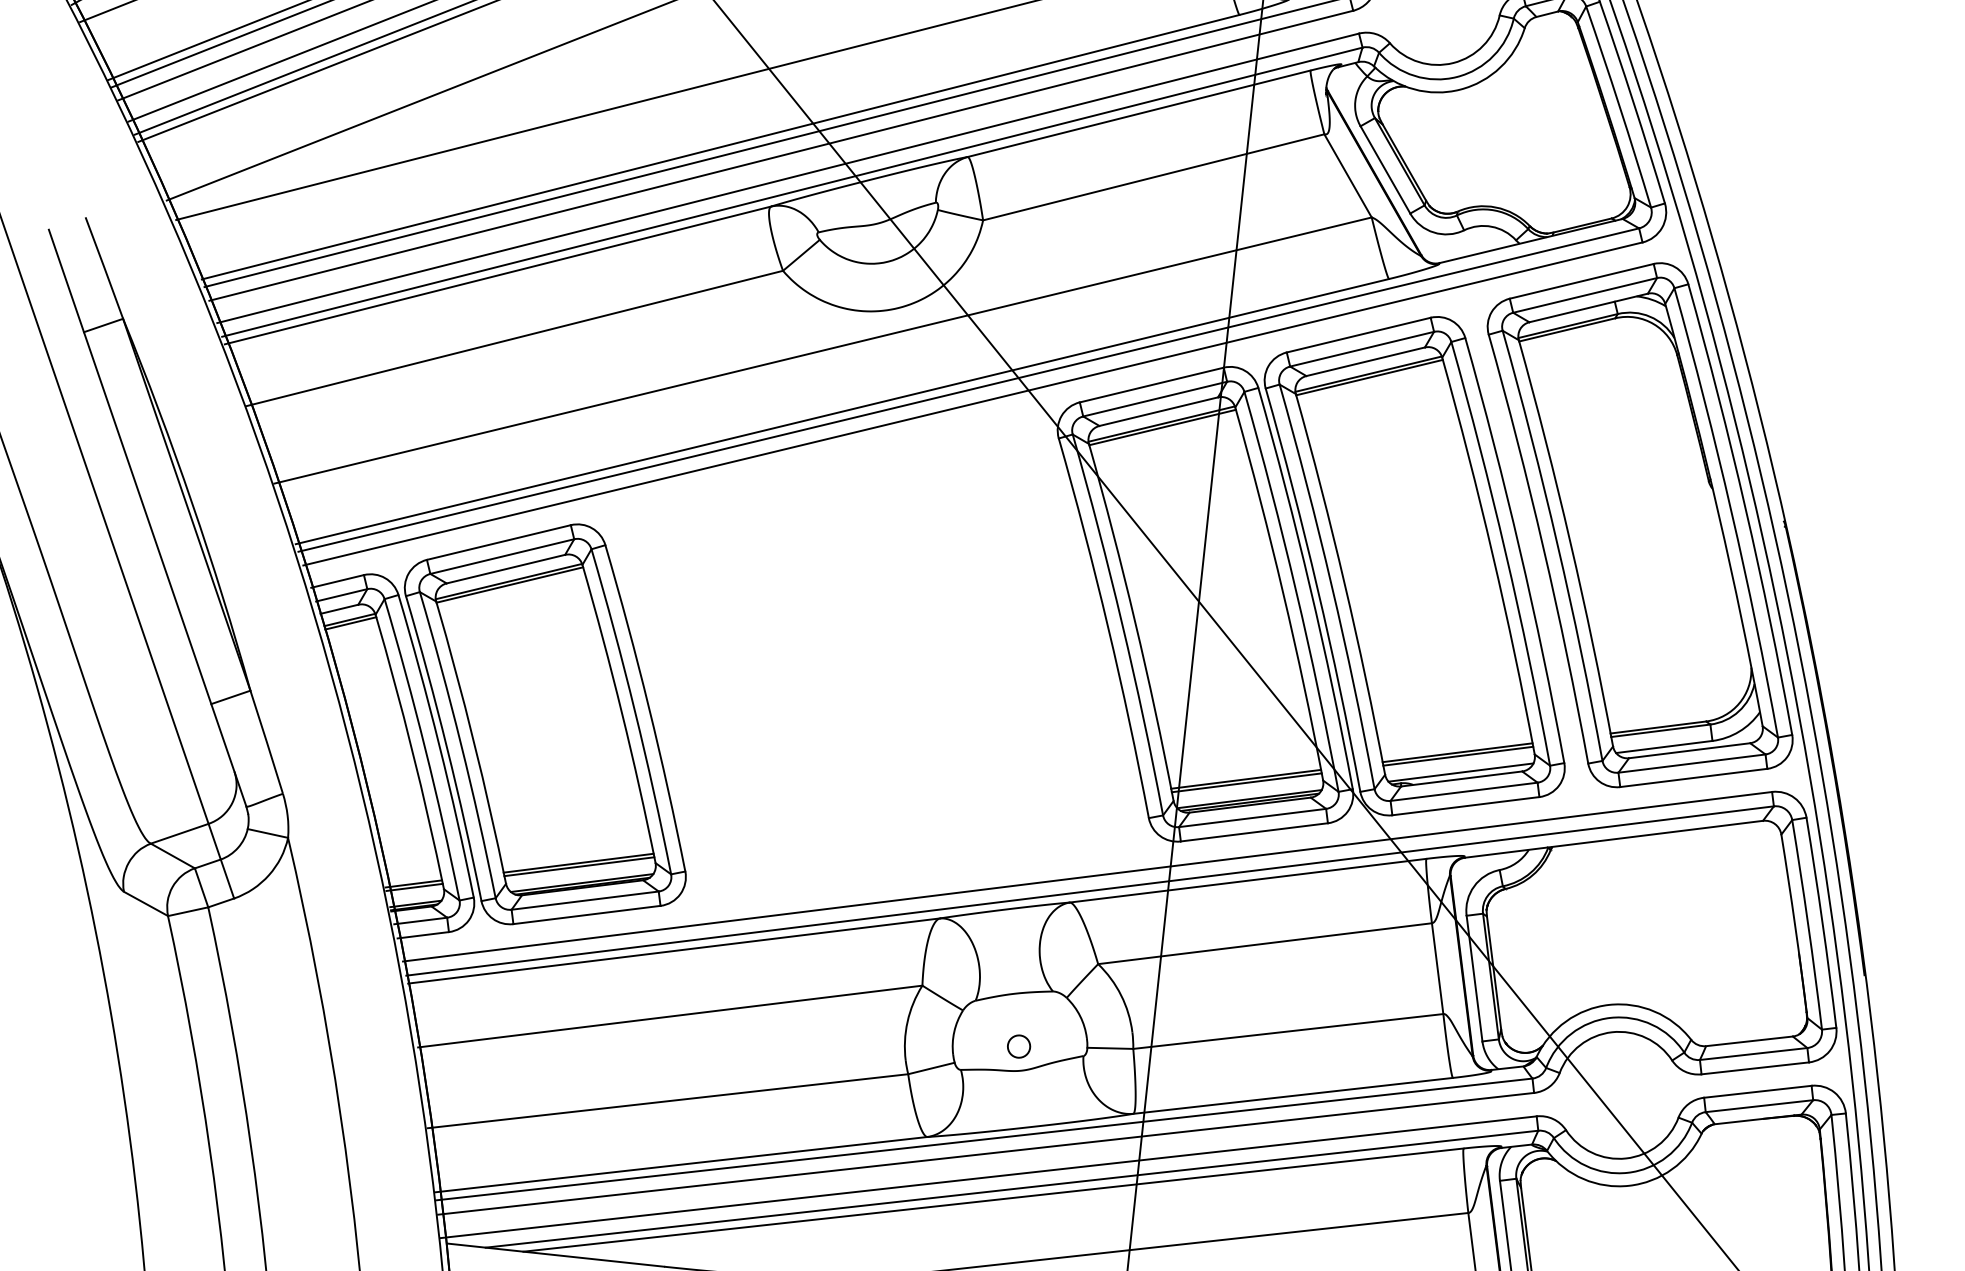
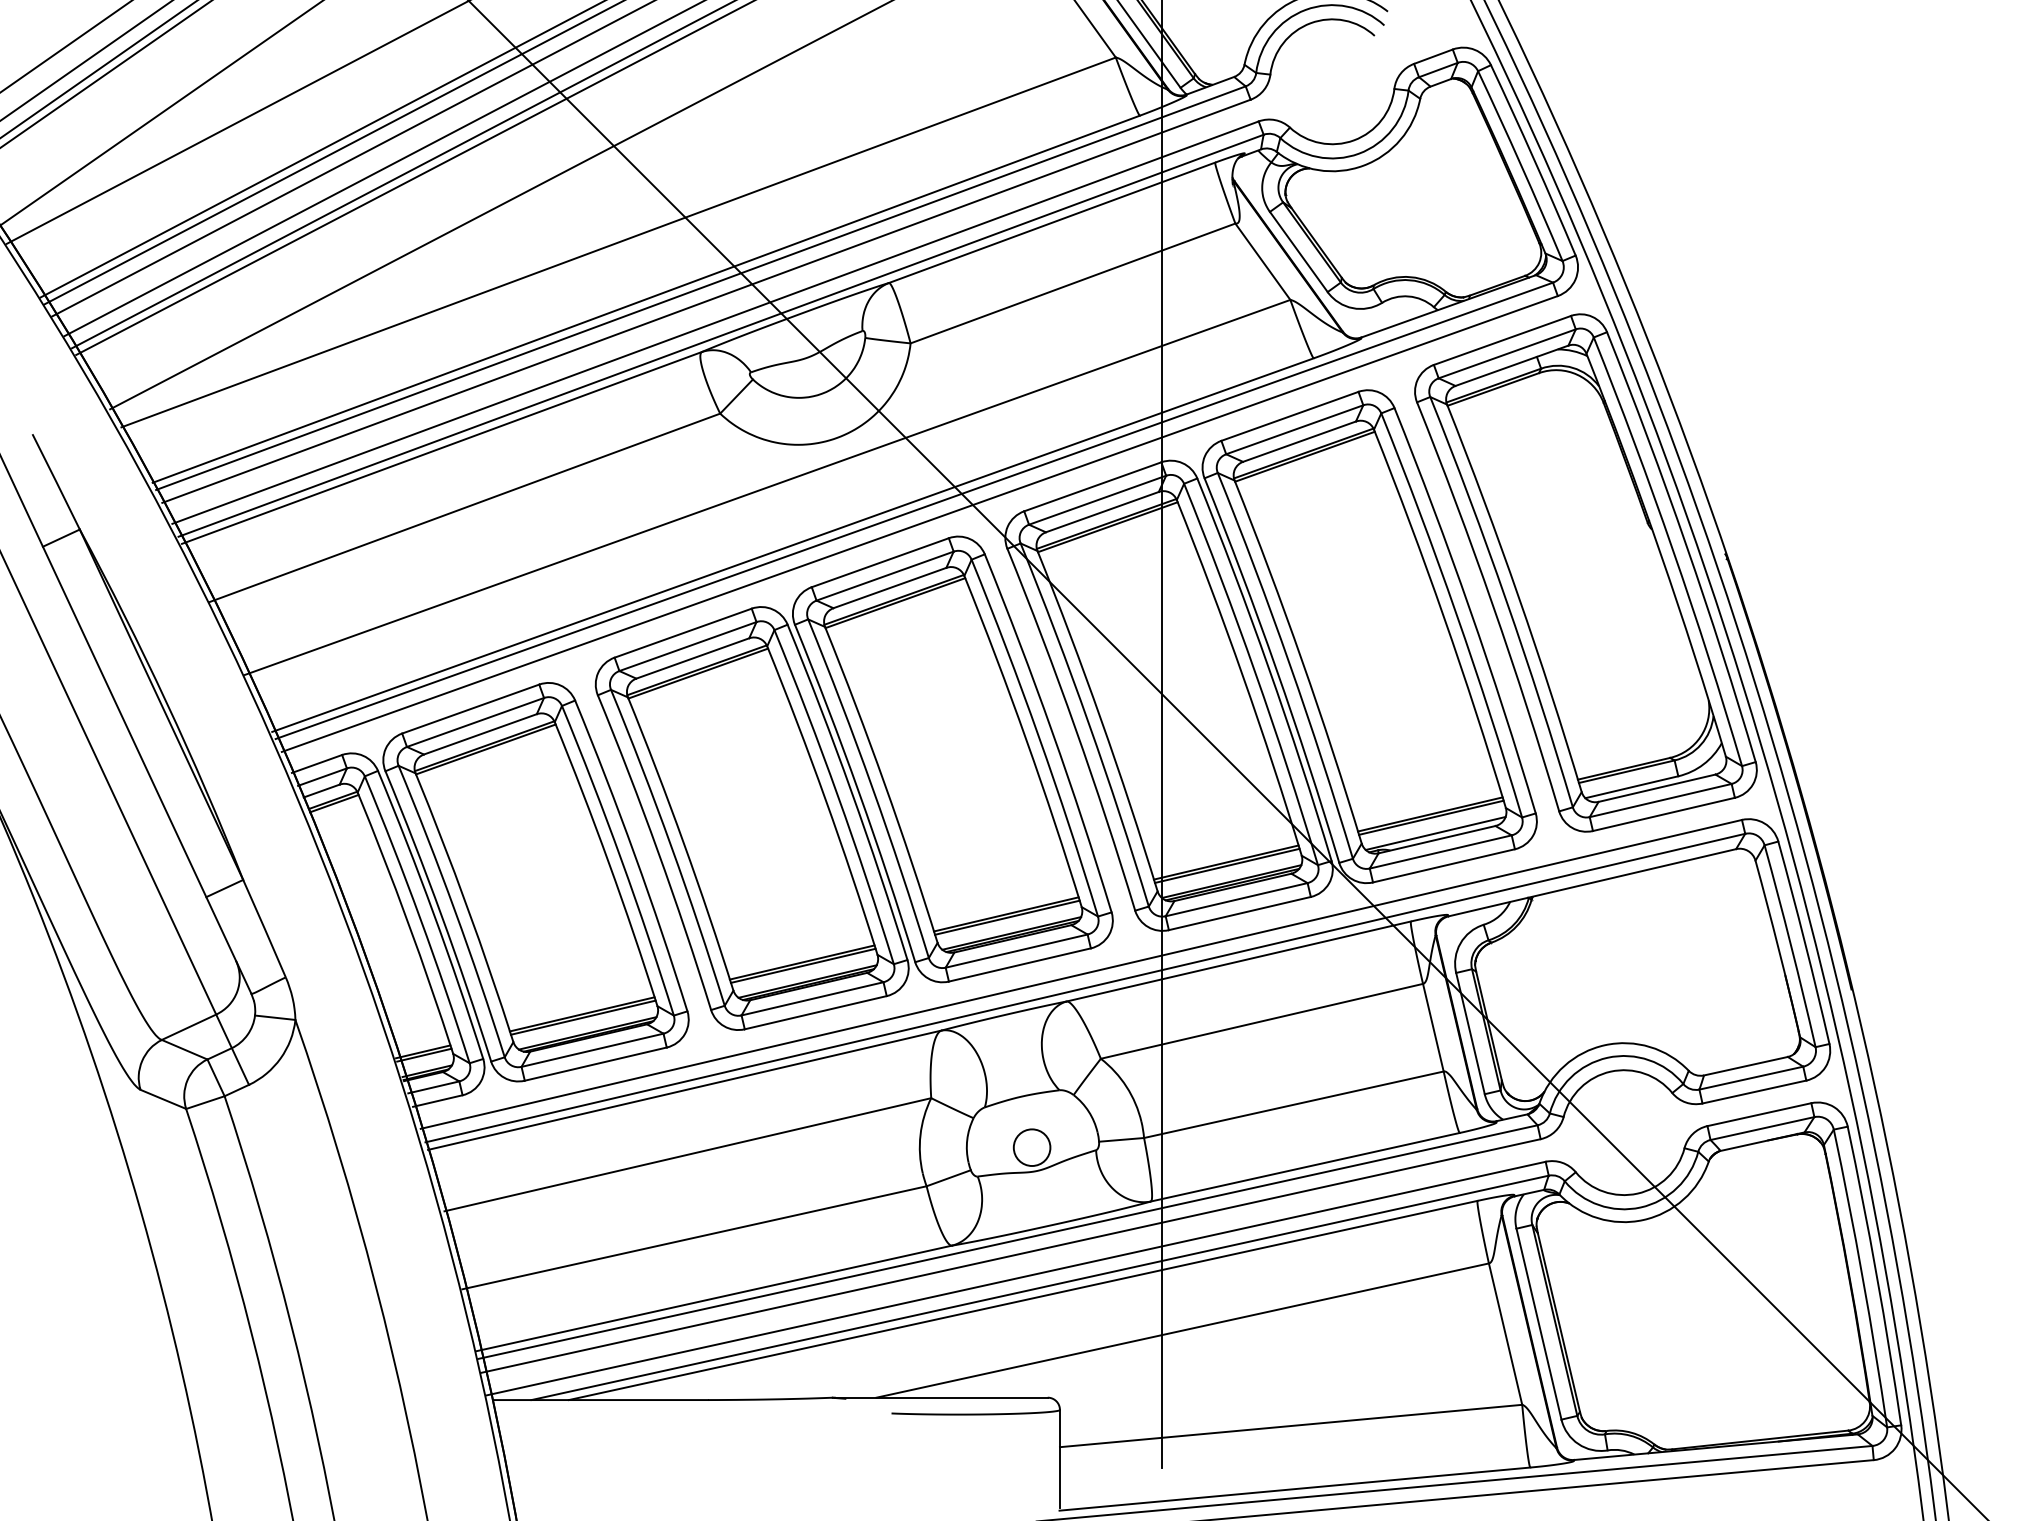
part: (877, 658) -> (853, 782), added
circle: (1018, 1046) -> (1031, 1147), size x1.67

